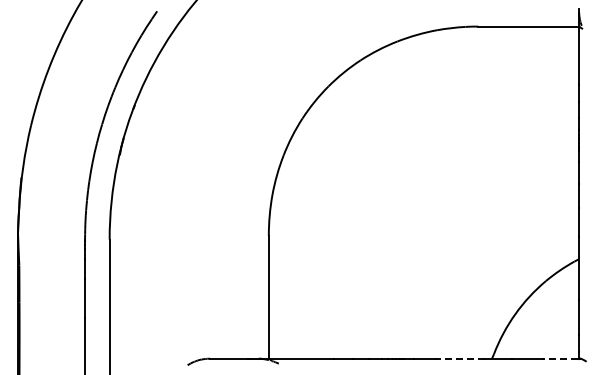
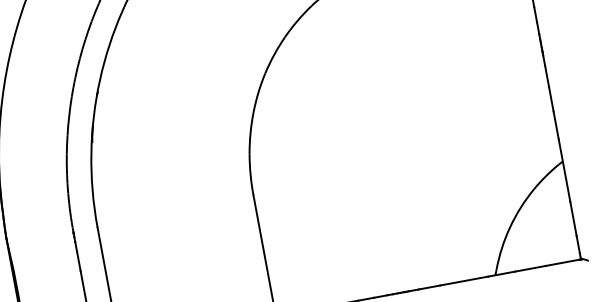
line: (459, 358) -> (463, 280), dashed -> solid
line: (560, 358) -> (562, 262), dashed -> solid

